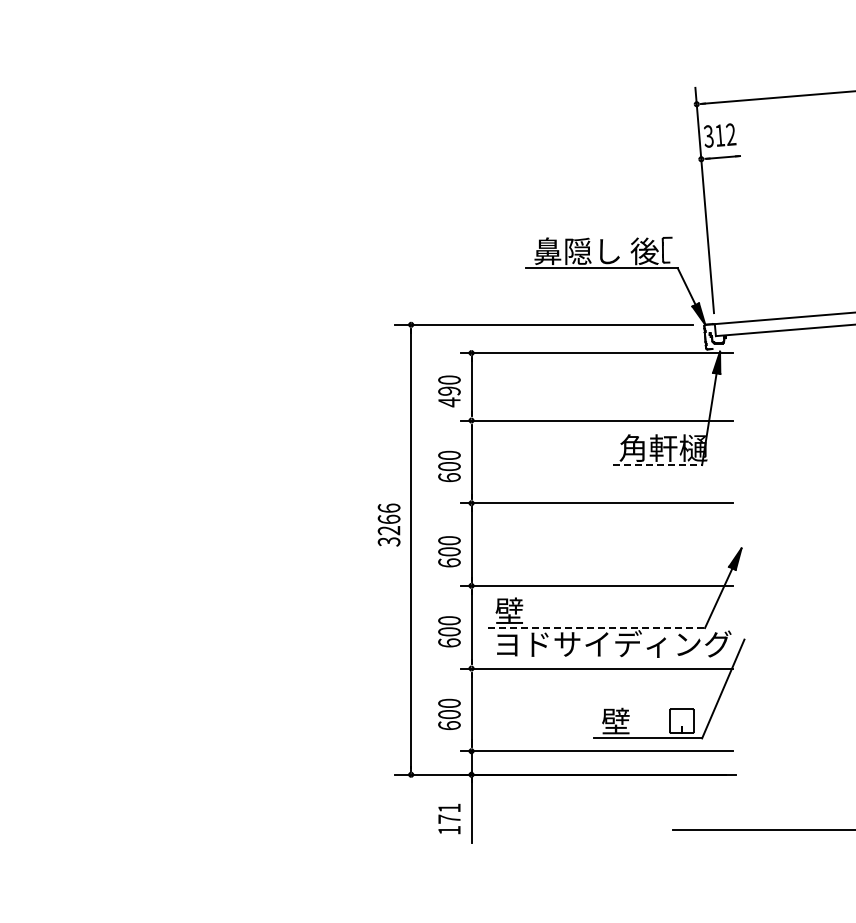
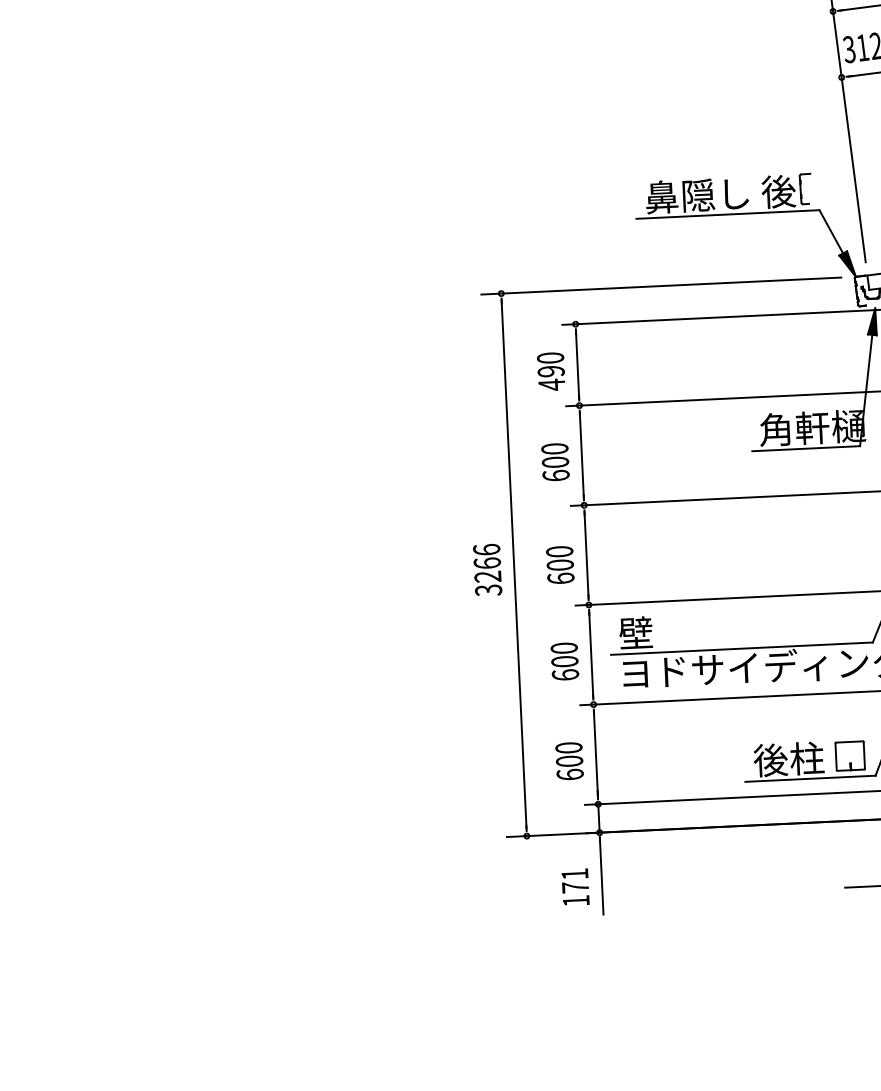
line: (657, 465) -> (806, 449), dashed -> solid
text: (388, 524) -> (486, 569), moved
line: (596, 628) -> (741, 649), dashed -> solid
text: (630, 721) -> (788, 759), 壁 -> 後柱

